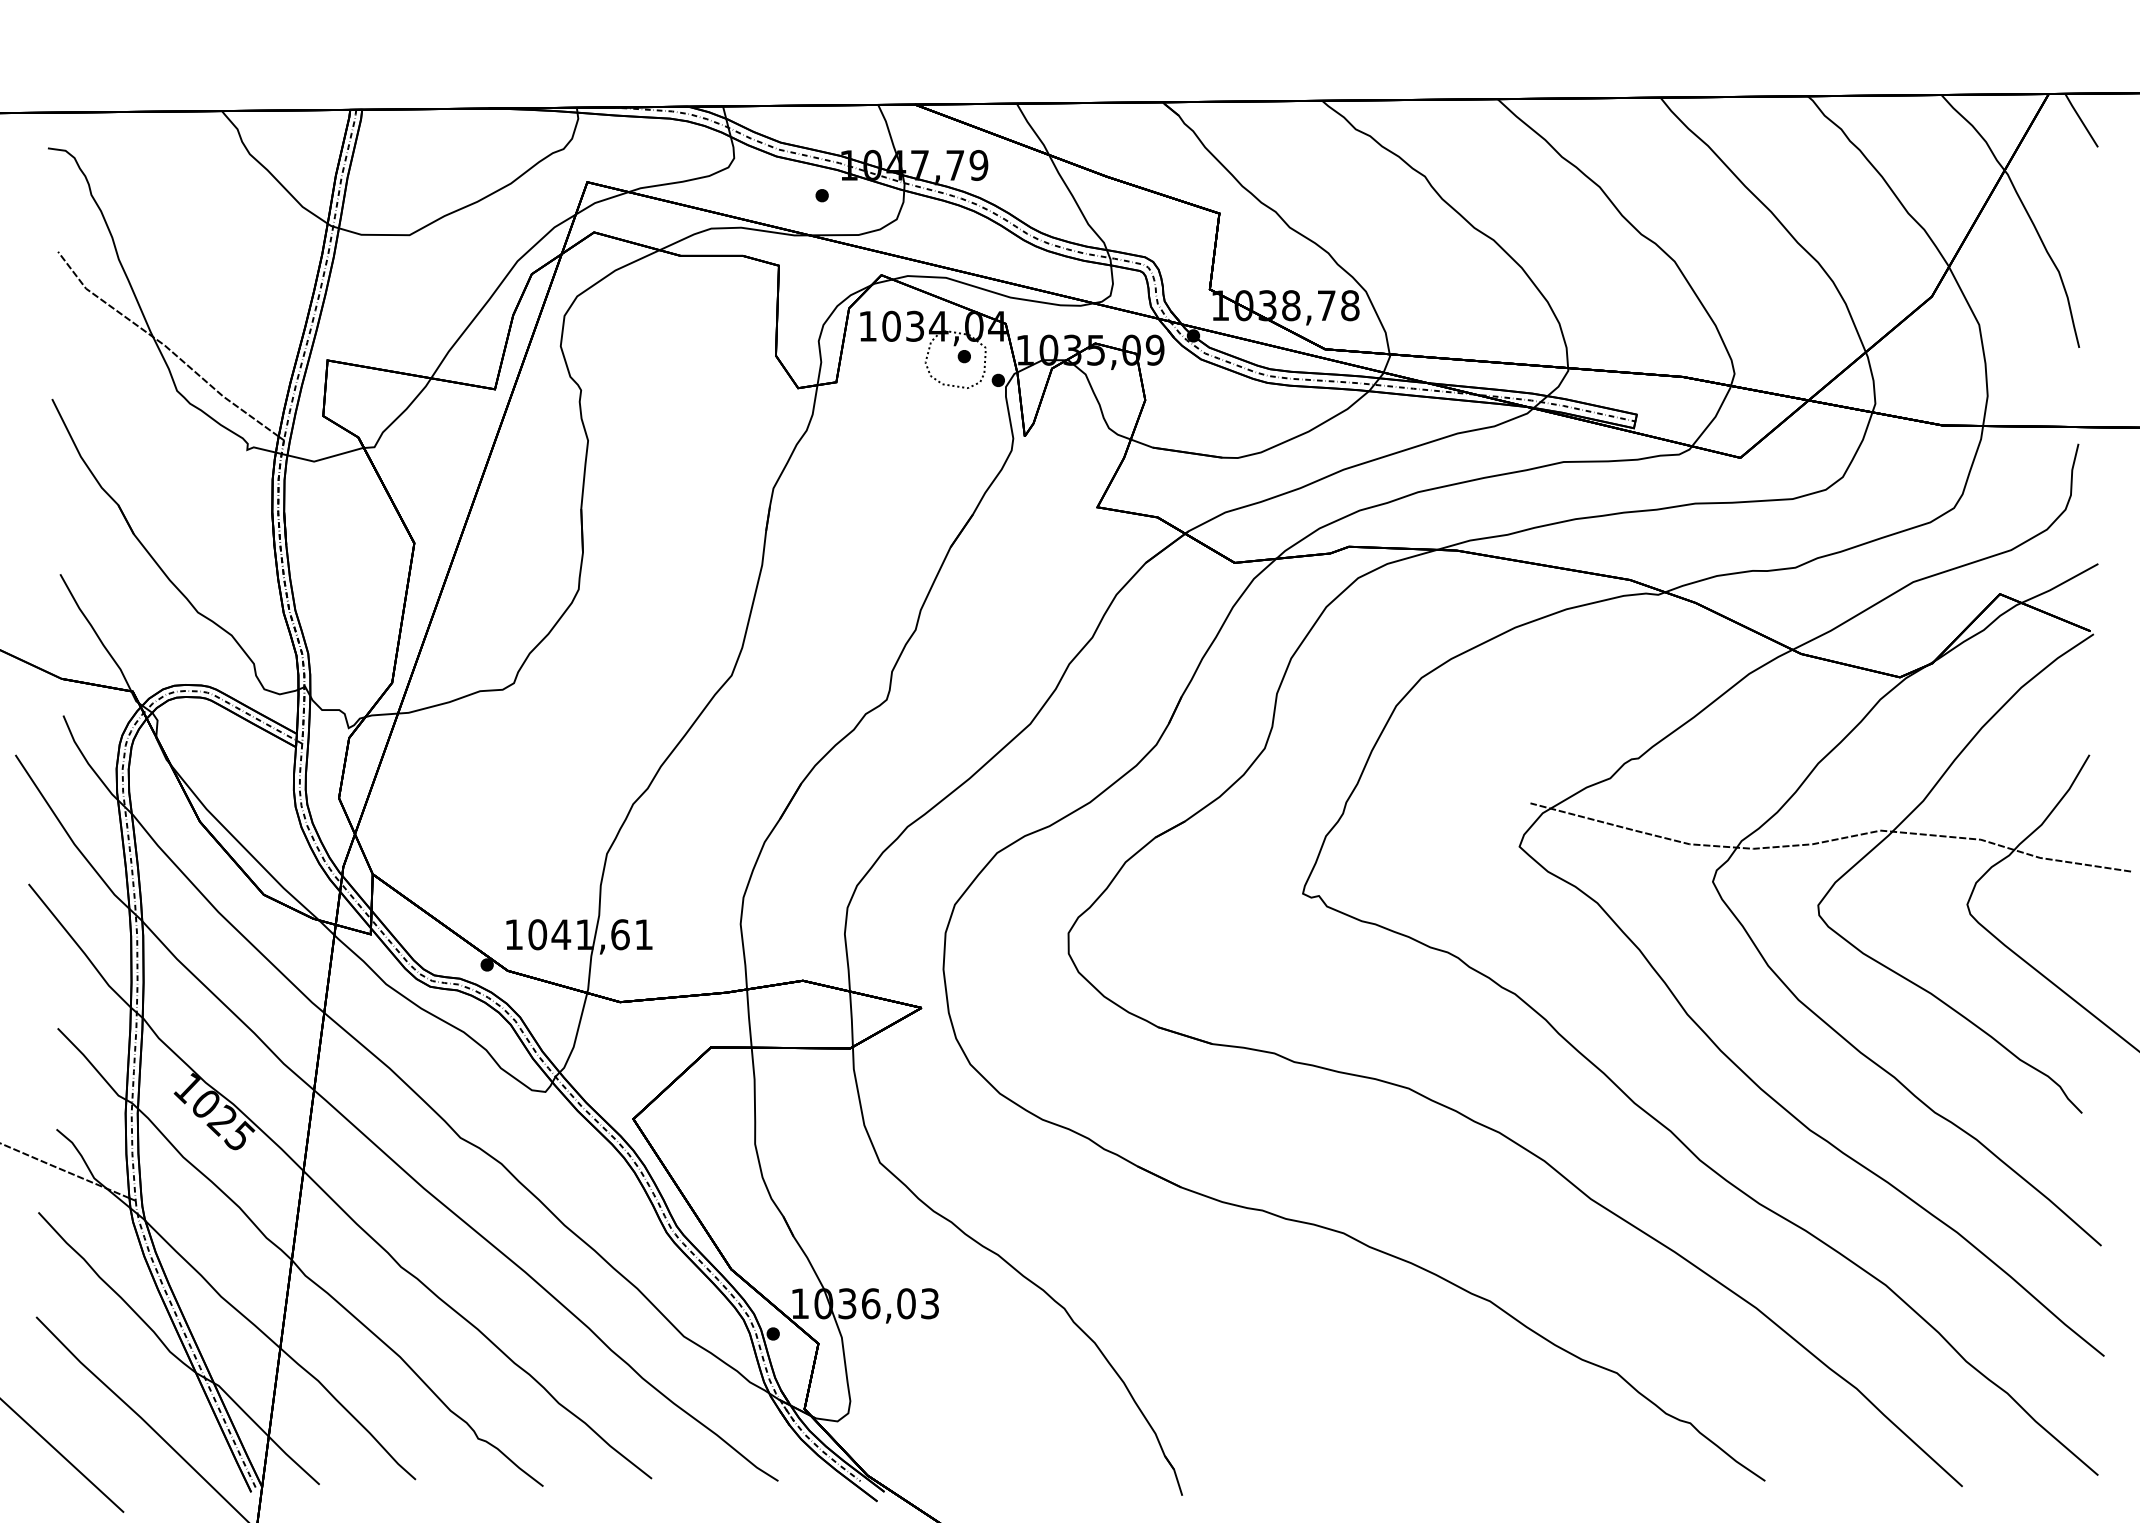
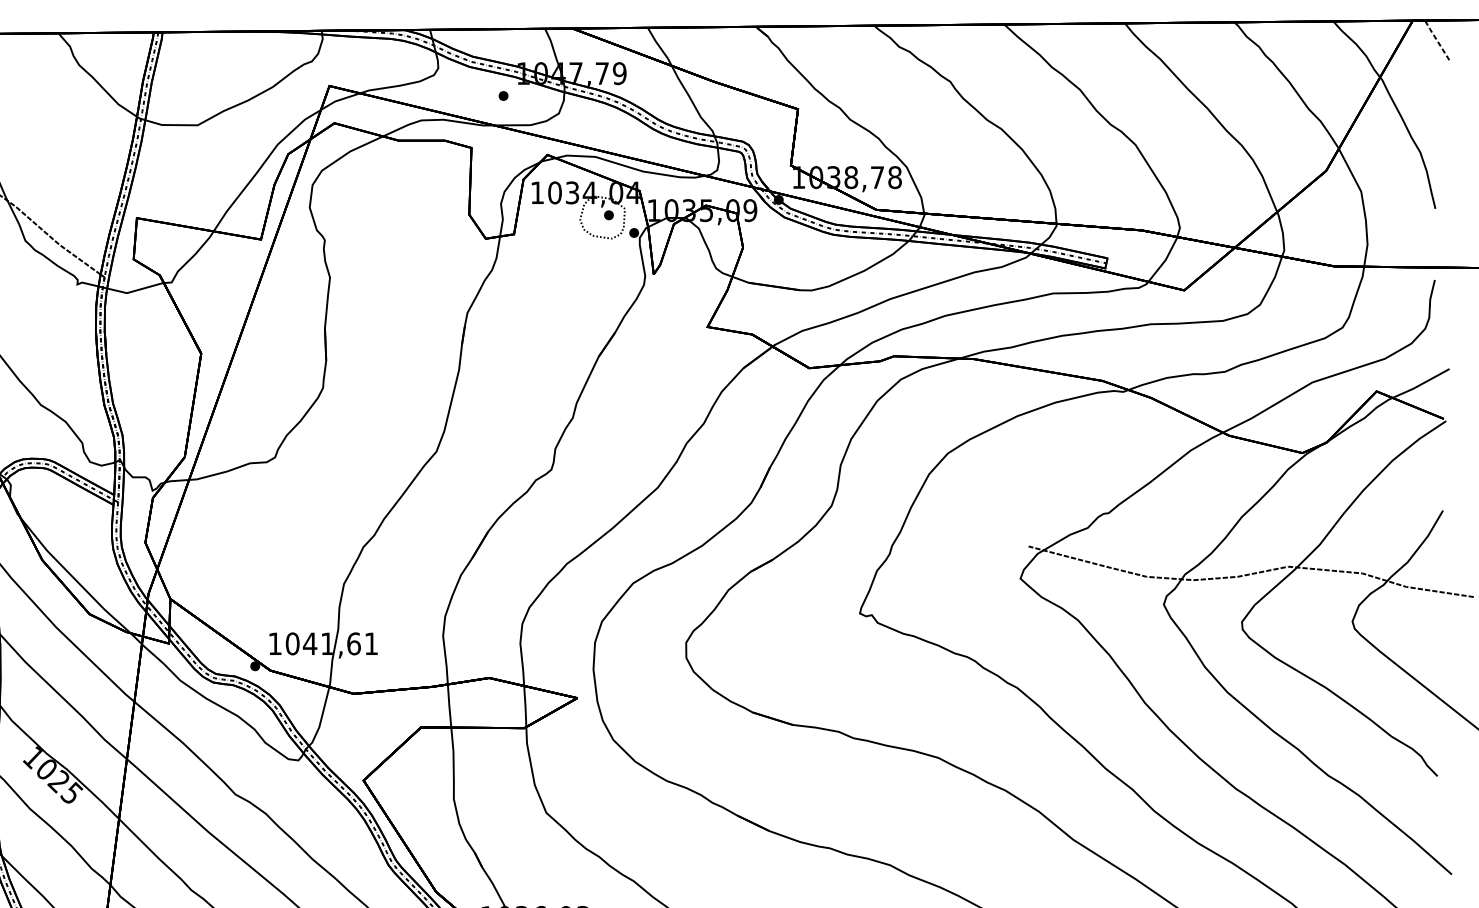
line: (2081, 120) -> (1437, 40), solid -> dashed

